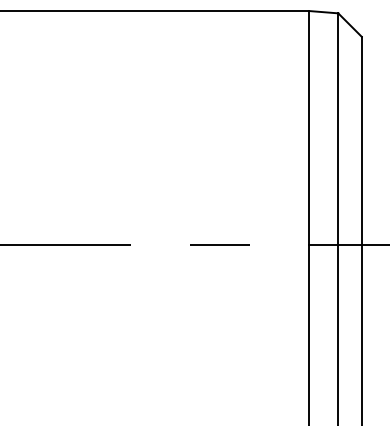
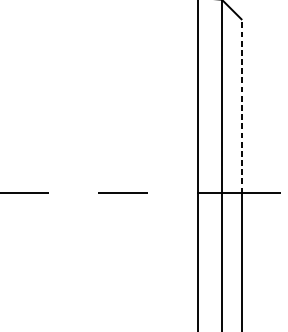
line: (361, 140) -> (241, 105), solid -> dashed

